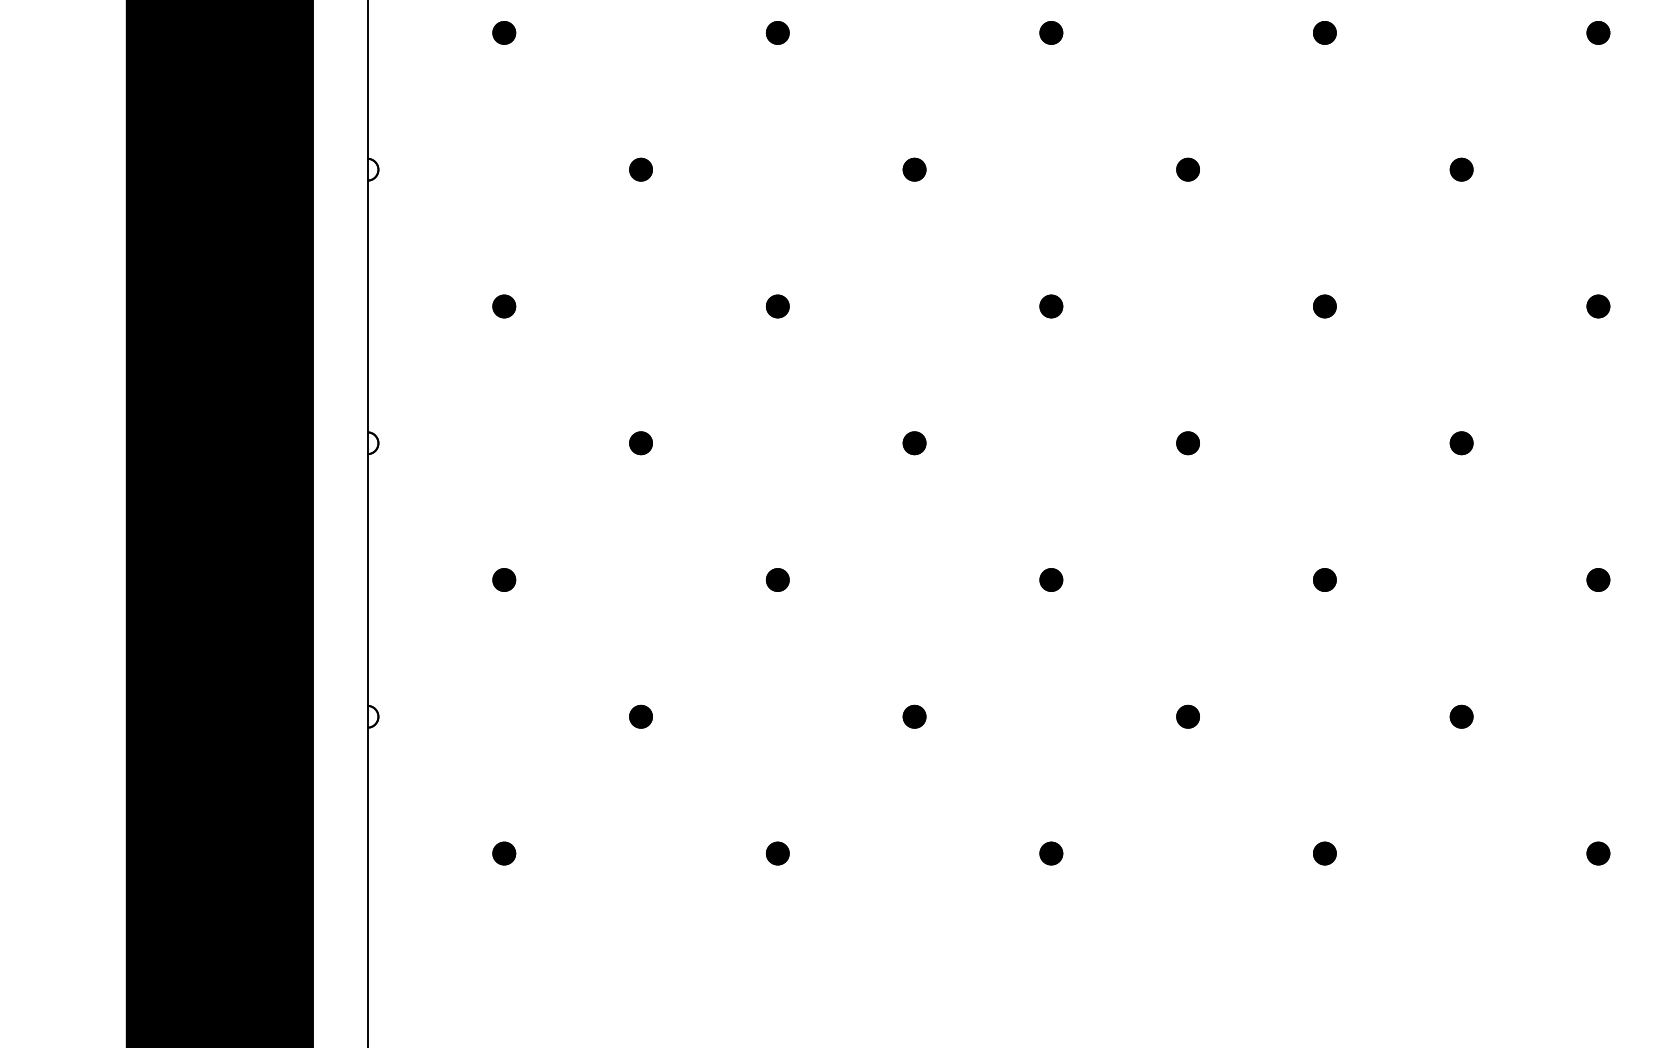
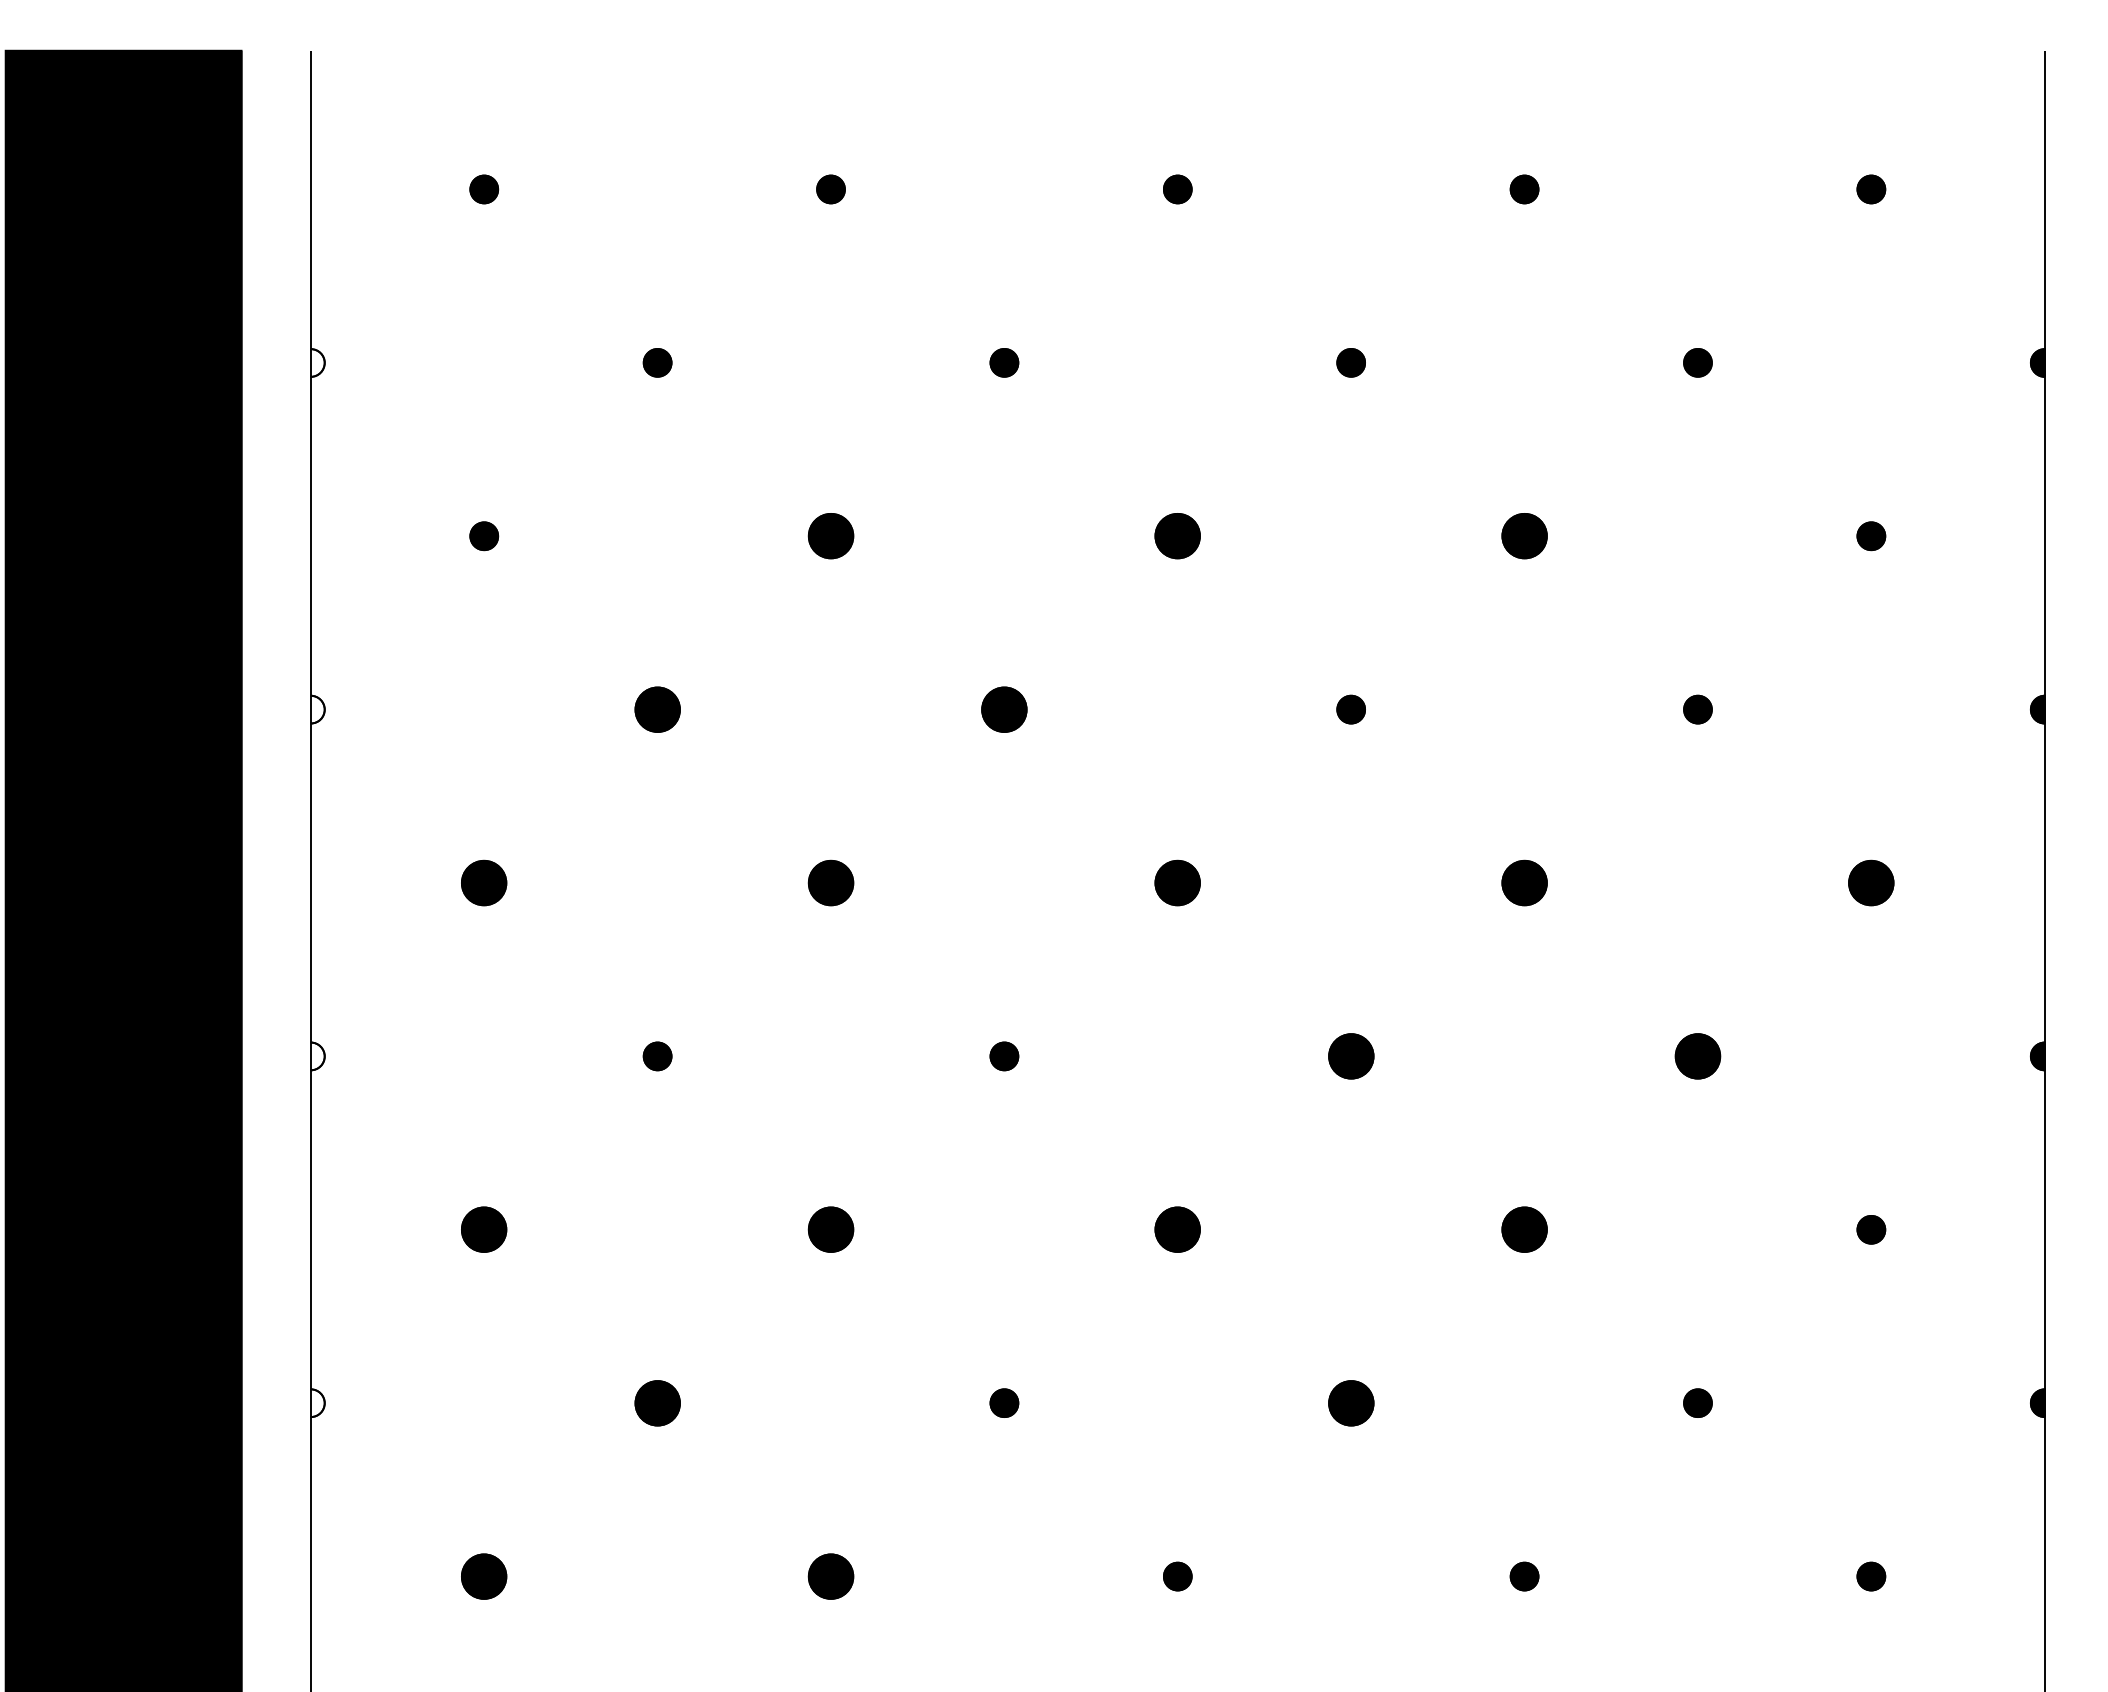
part: (777, 33) -> (830, 536), size x1.6
part: (1051, 33) -> (1177, 536), size x1.6
part: (1324, 33) -> (1524, 536), size x1.6
part: (640, 169) -> (657, 709), size x1.6
part: (914, 169) -> (1004, 709), size x1.6
part: (504, 306) -> (484, 882), size x1.6
part: (777, 306) -> (830, 882), size x1.6
part: (1051, 306) -> (1177, 882), size x1.6
part: (1324, 306) -> (1524, 882), size x1.6
part: (1598, 306) -> (1871, 882), size x1.6
part: (1187, 443) -> (1350, 1056), size x1.6
part: (1461, 443) -> (1697, 1056), size x1.6
part: (504, 579) -> (484, 1229), size x1.6
part: (777, 579) -> (830, 1229), size x1.6
part: (1051, 579) -> (1177, 1229), size x1.6
part: (1324, 579) -> (1524, 1229), size x1.6
part: (640, 716) -> (657, 1402), size x1.6
part: (1187, 716) -> (1350, 1402), size x1.6
part: (504, 853) -> (484, 1576), size x1.6
part: (777, 853) -> (830, 1576), size x1.6

